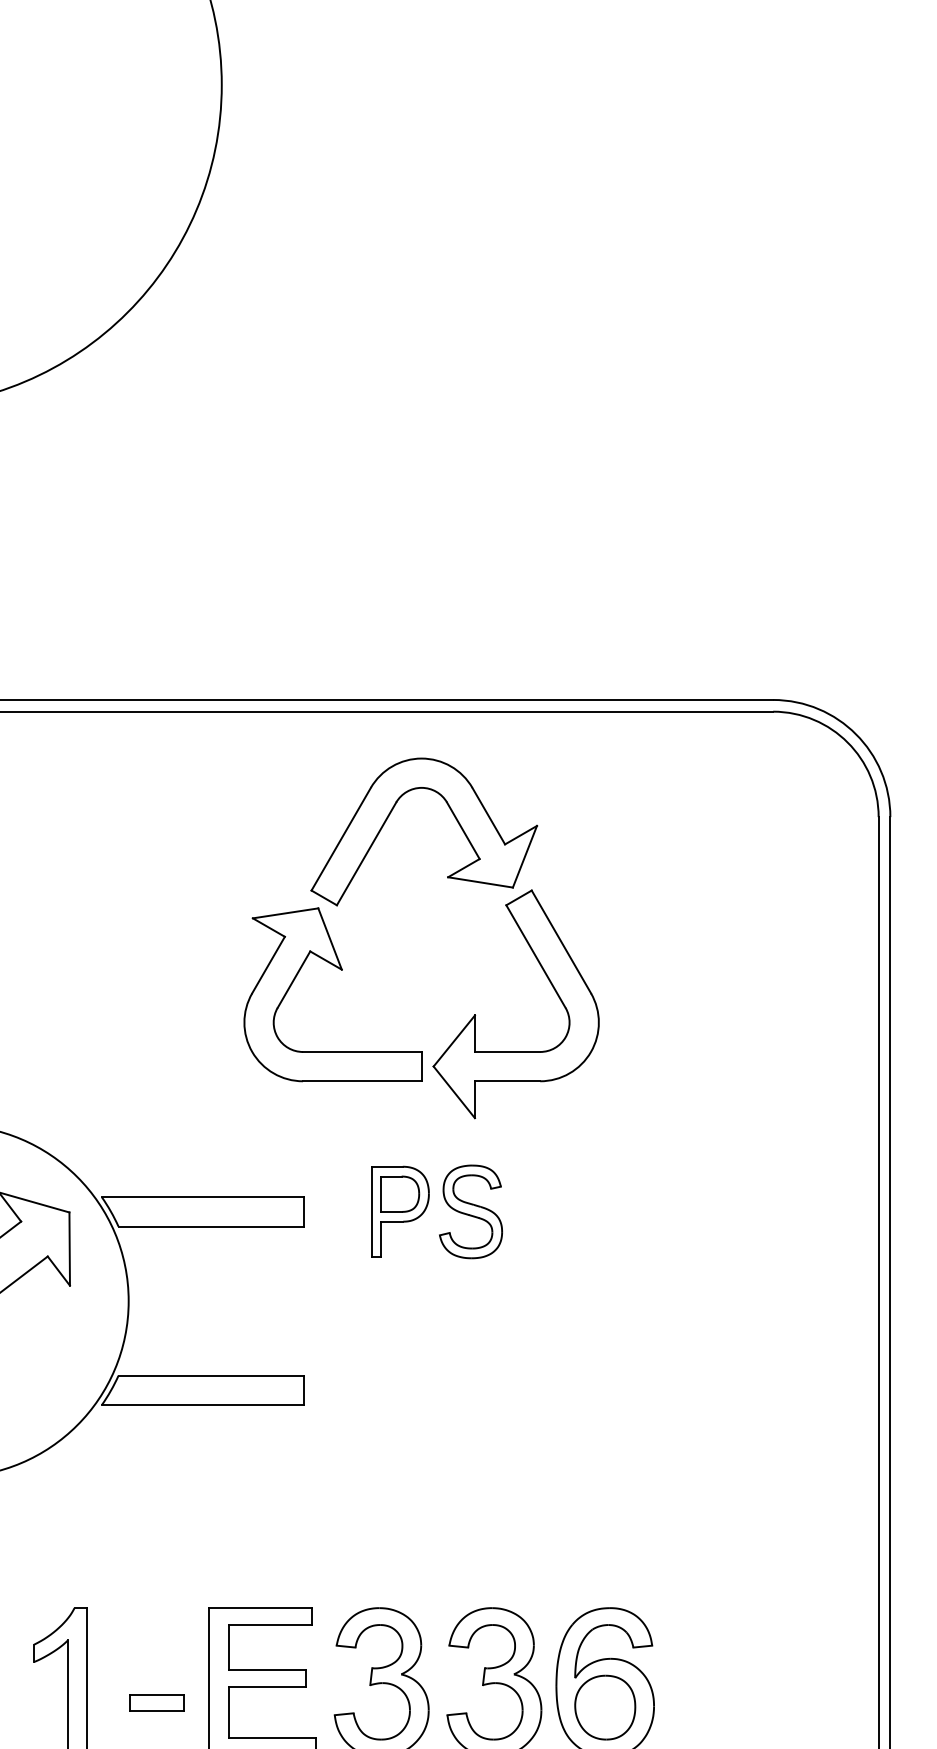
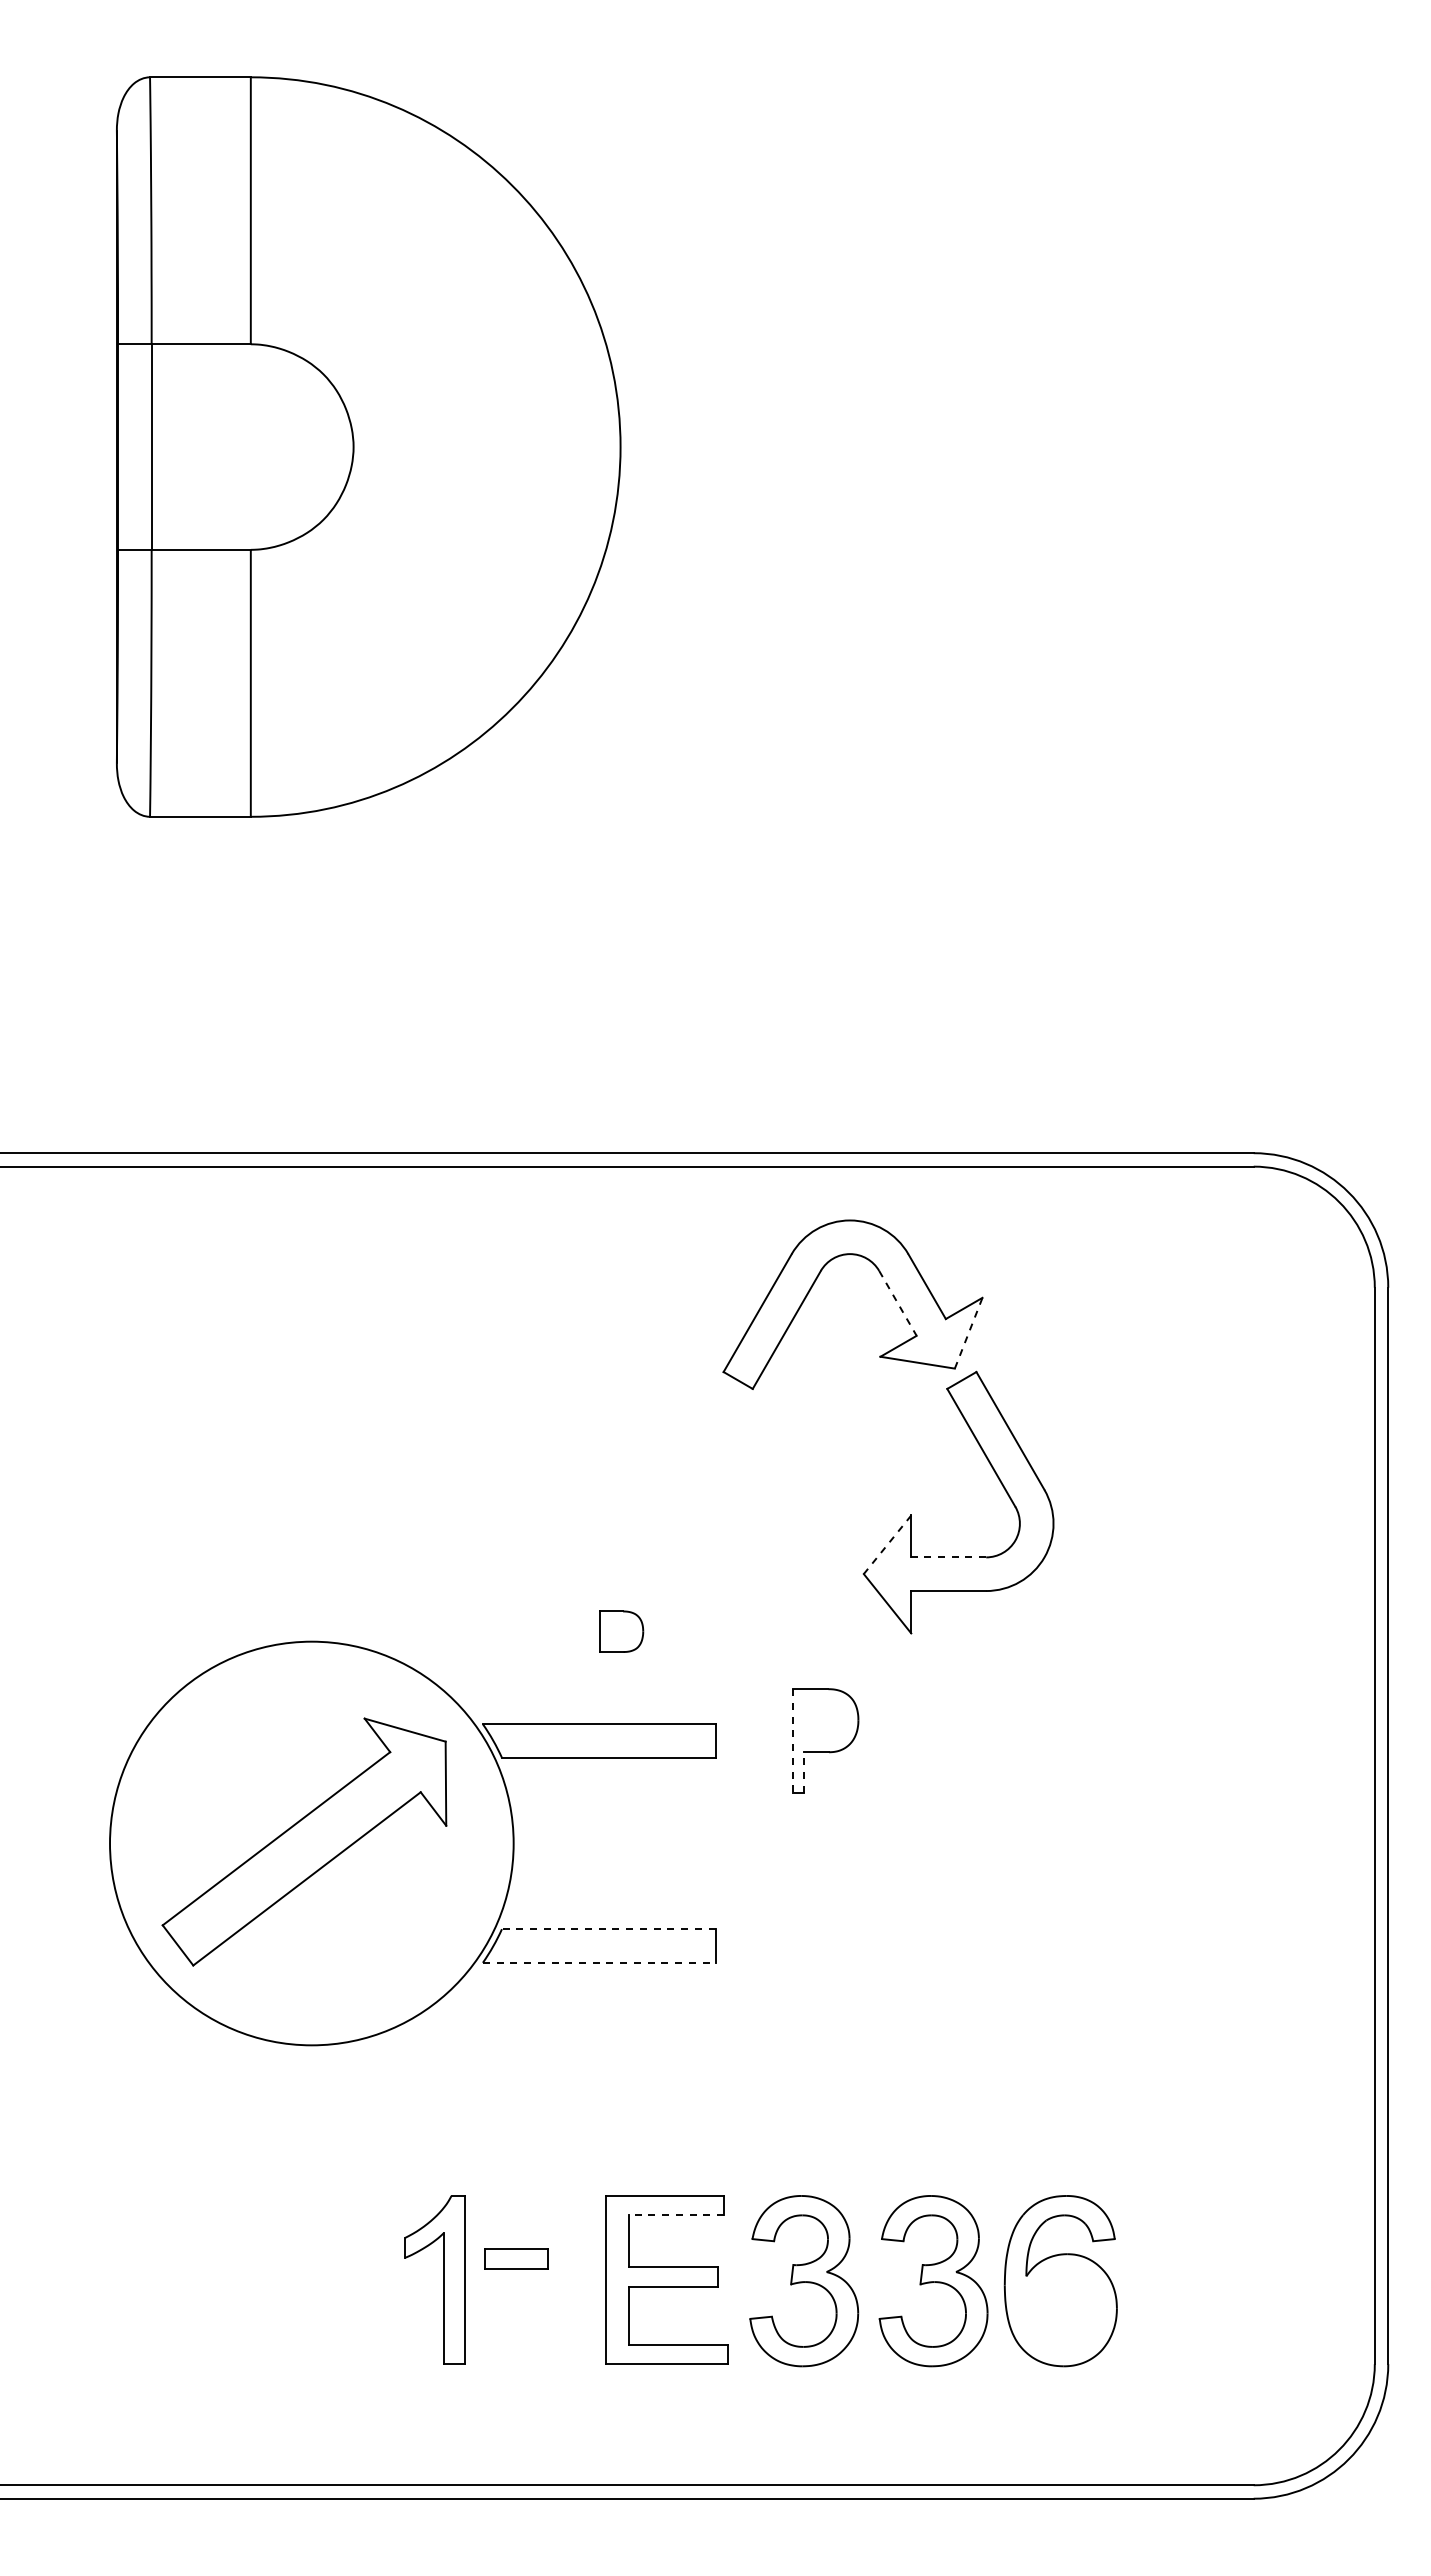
line: (463, 830) -> (898, 1303), solid -> dashed
line: (524, 857) -> (968, 1333), solid -> dashed
part: (341, 970) -> (757, 1463), removed
line: (454, 1040) -> (887, 1544), solid -> dashed
line: (507, 1052) -> (948, 1557), solid -> dashed
part: (400, 1194) -> (621, 1631), moved
part: (470, 1211) -> (906, 1740), removed
line: (371, 1212) -> (792, 1741), solid -> dashed
line: (381, 1239) -> (803, 1772), solid -> dashed
line: (211, 1376) -> (608, 1929), solid -> dashed
line: (203, 1404) -> (599, 1962), solid -> dashed
line: (270, 1625) -> (676, 2215), solid -> dashed
part: (157, 1702) -> (516, 2258), moved
part: (604, 1707) -> (1060, 2309), removed

